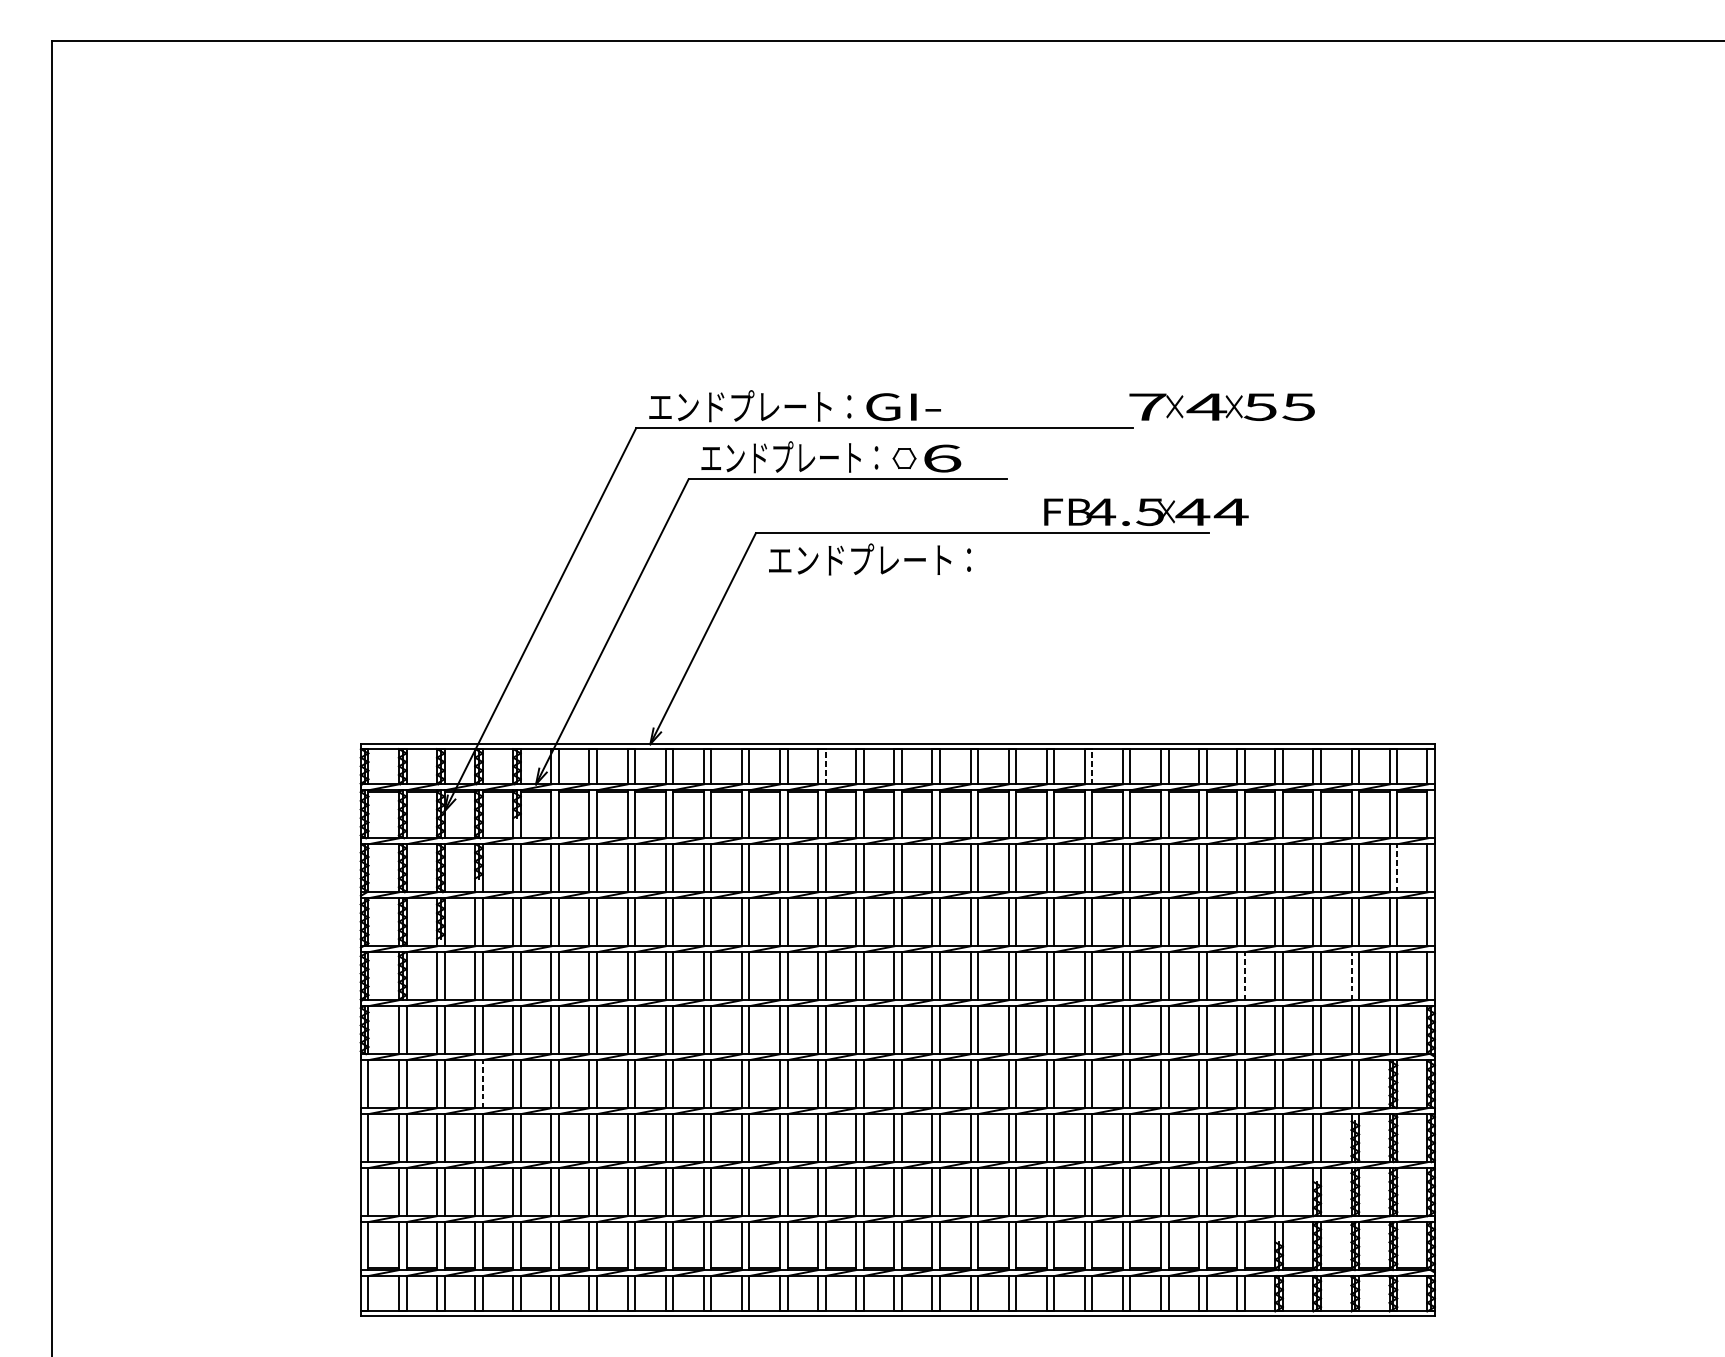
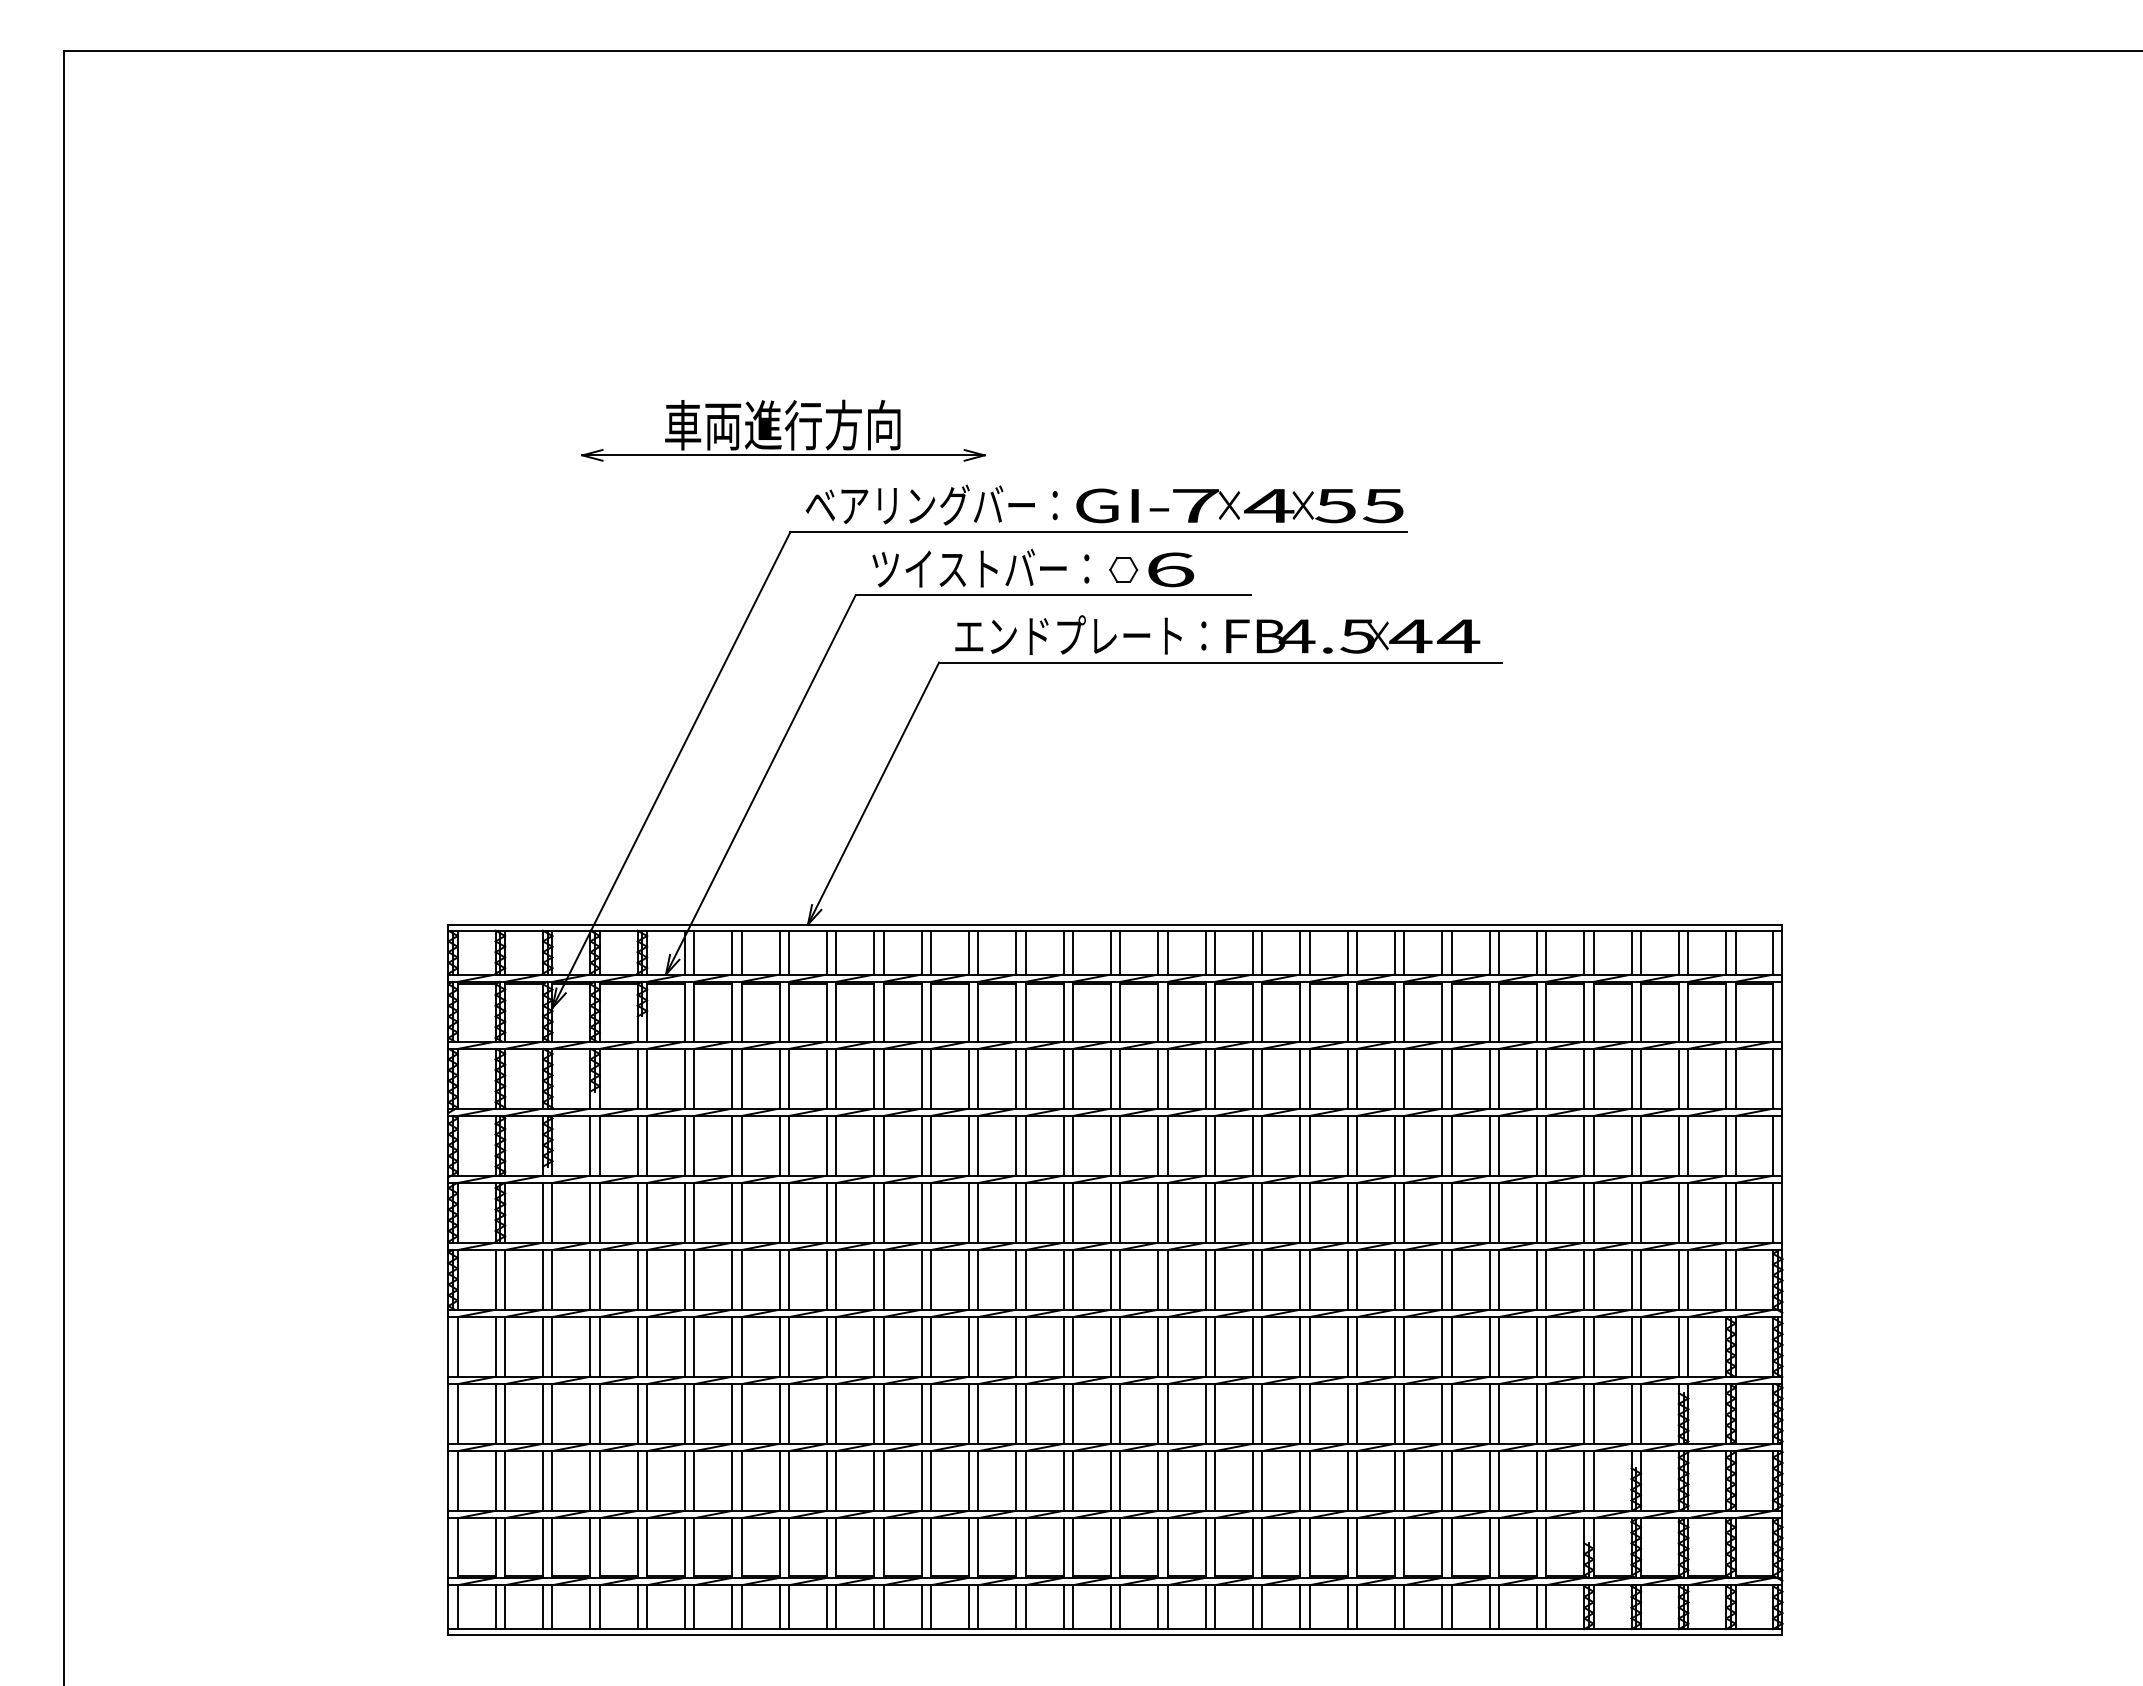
part: (630, 346) -> (783, 430), added
text: (740, 405) -> (919, 504), エンドプレート： -> ベアリングバー：
text: (1222, 407) -> (1288, 506), moved
text: (790, 456) -> (981, 567), エンドプレート： -> ツイストバー：
text: (1146, 512) -> (1353, 636), moved
text: (869, 558) -> (1080, 634), moved
line: (825, 766) -> (1025, 952), dashed -> solid
line: (1092, 766) -> (1357, 952), dashed -> solid
line: (1397, 868) -> (1735, 1078), dashed -> solid
line: (1244, 975) -> (1546, 1212), dashed -> solid
line: (1351, 975) -> (1678, 1212), dashed -> solid
line: (482, 1083) -> (599, 1346), dashed -> solid

